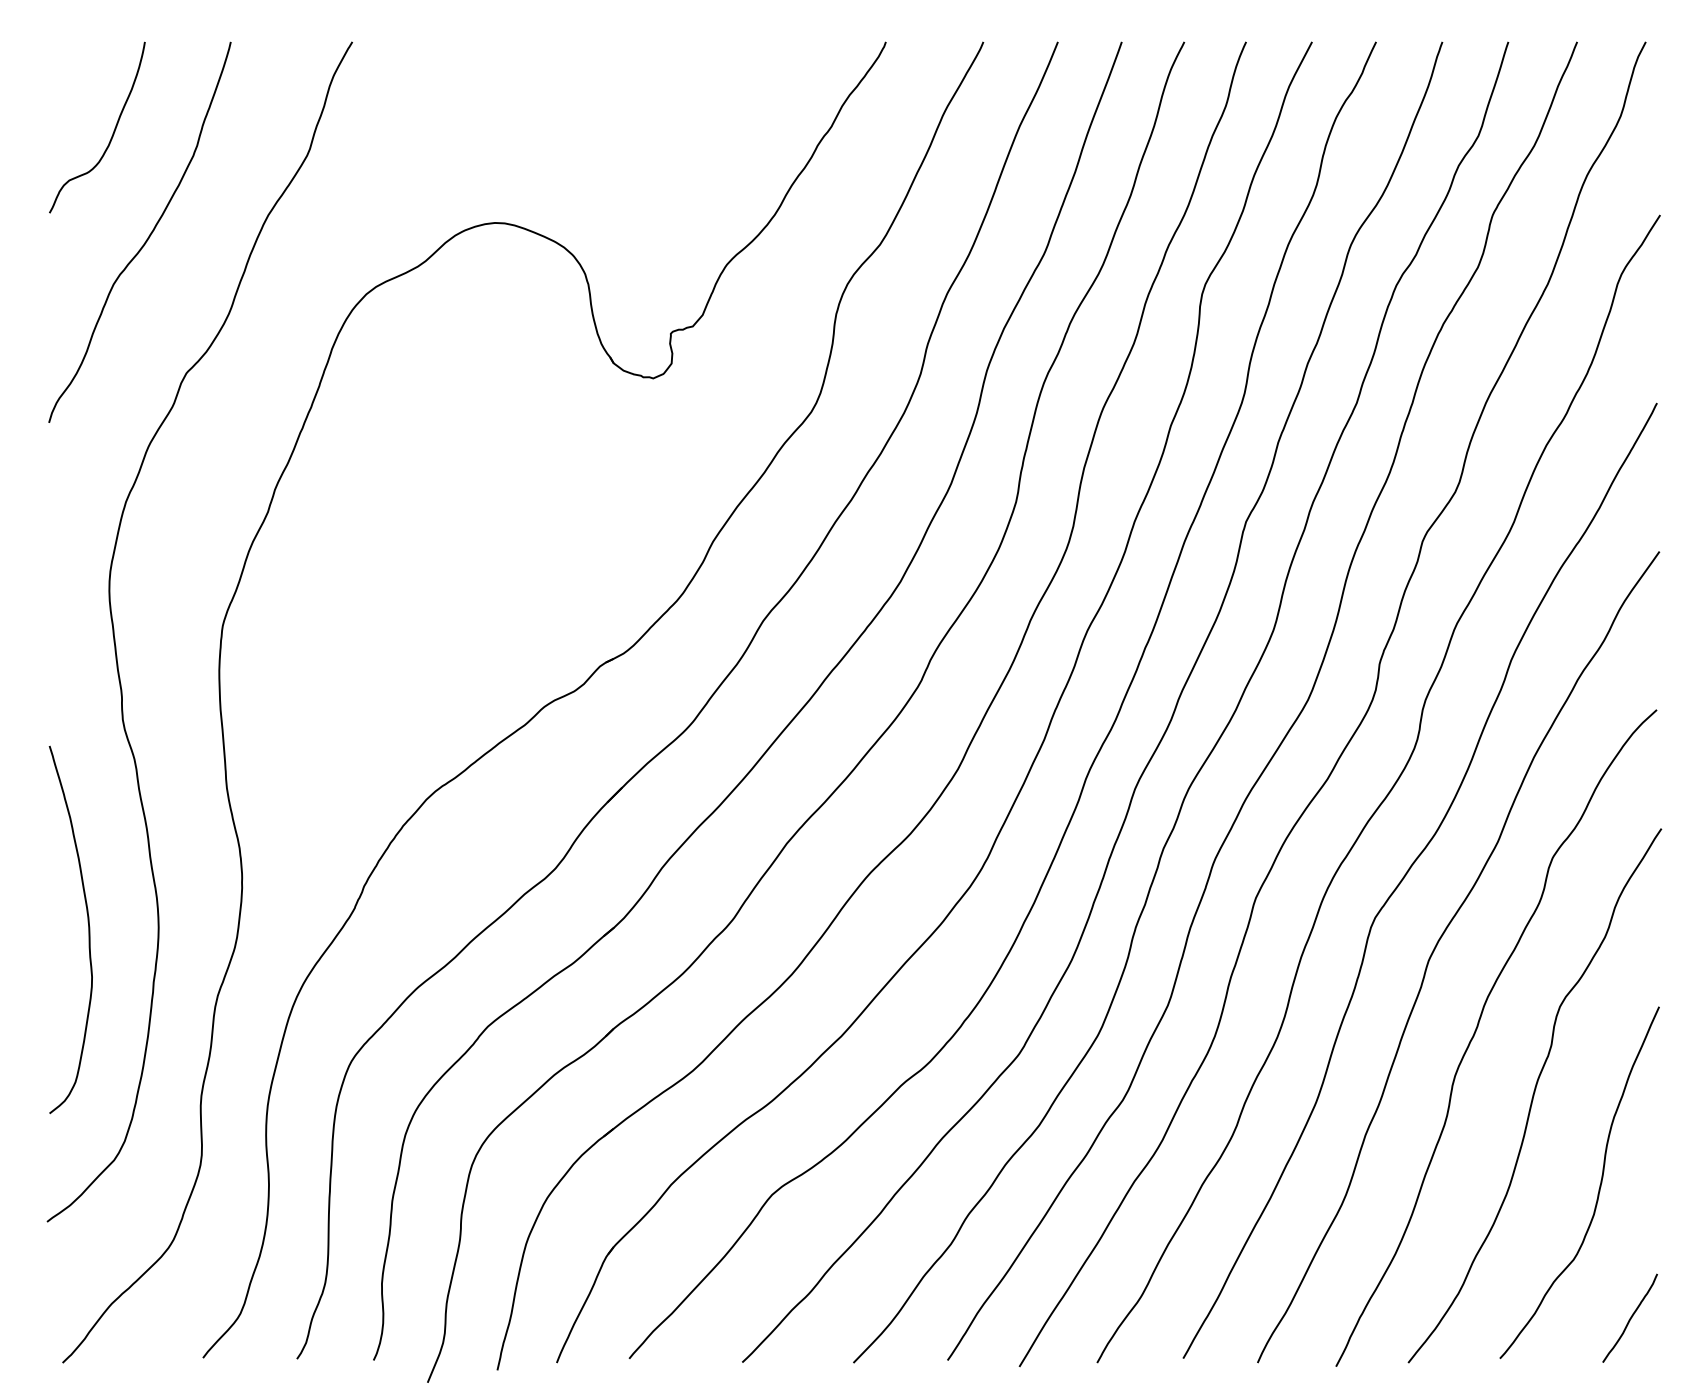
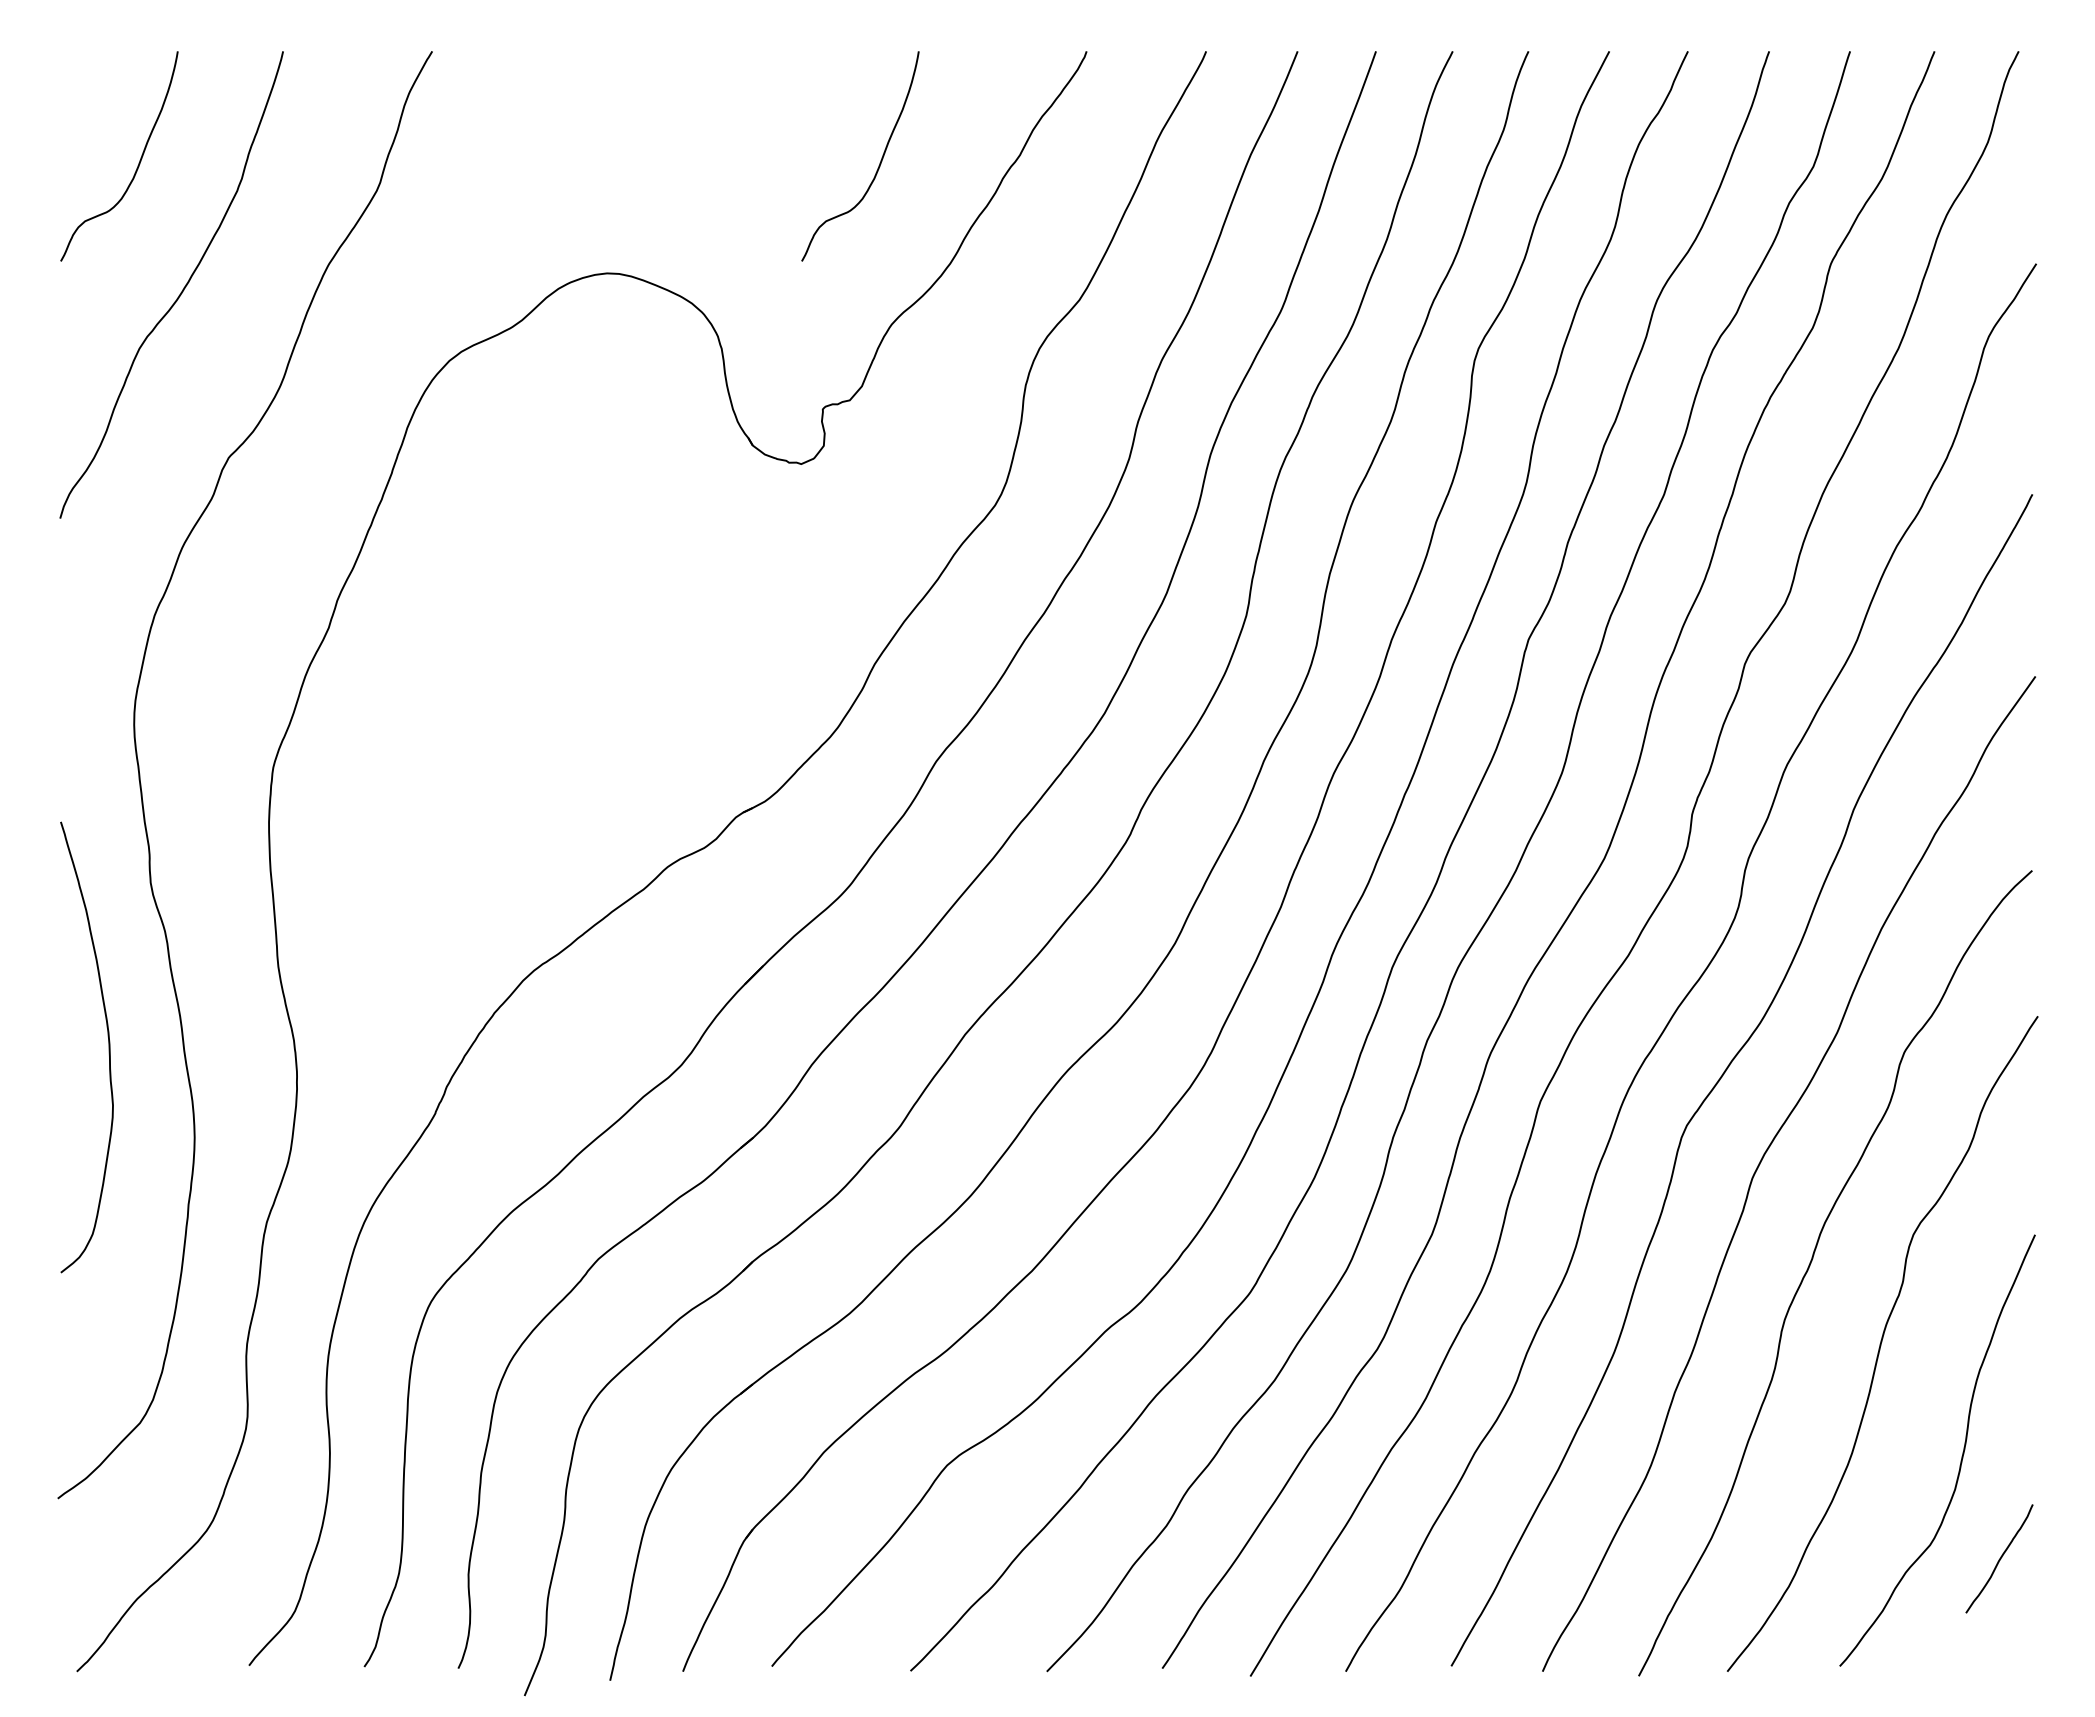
curve: (716, 134) -> (878, 165), added
curve: (88, 929) -> (108, 1047), moved
curve: (1630, 1317) -> (1999, 1558), moved

